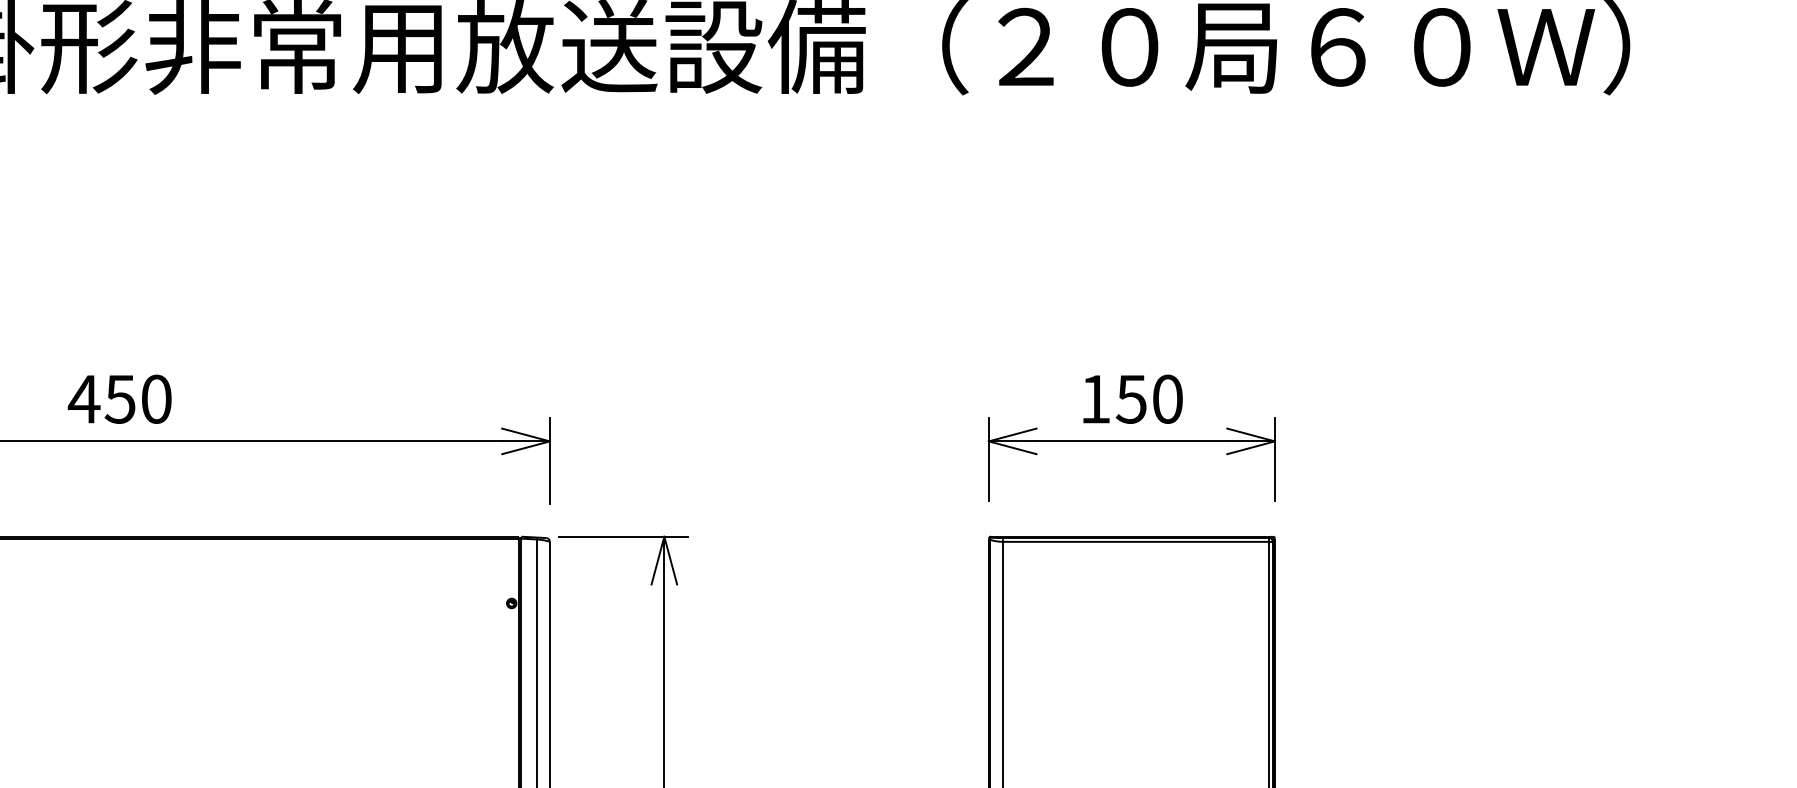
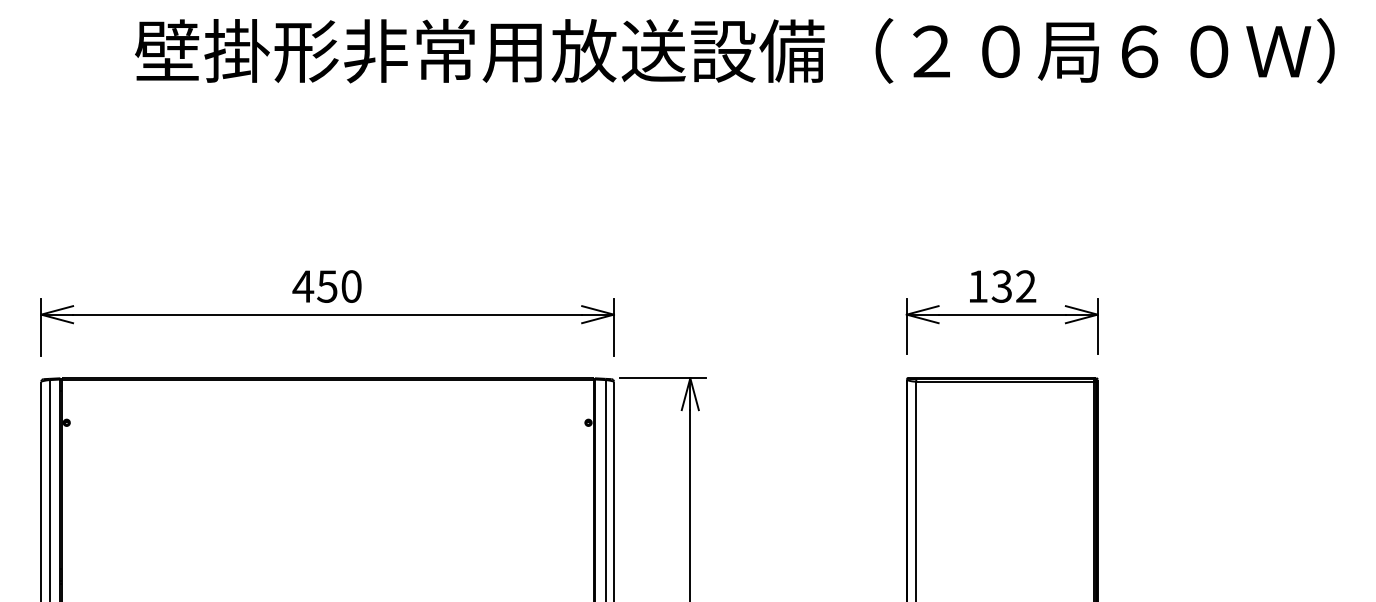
text: (1150, 399) -> (1014, 286), 150 -> 132

